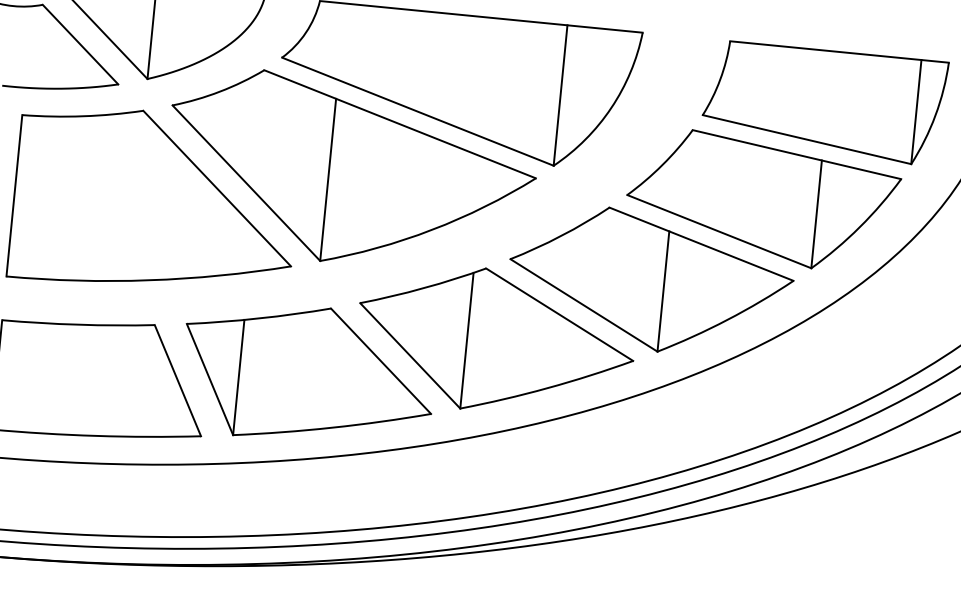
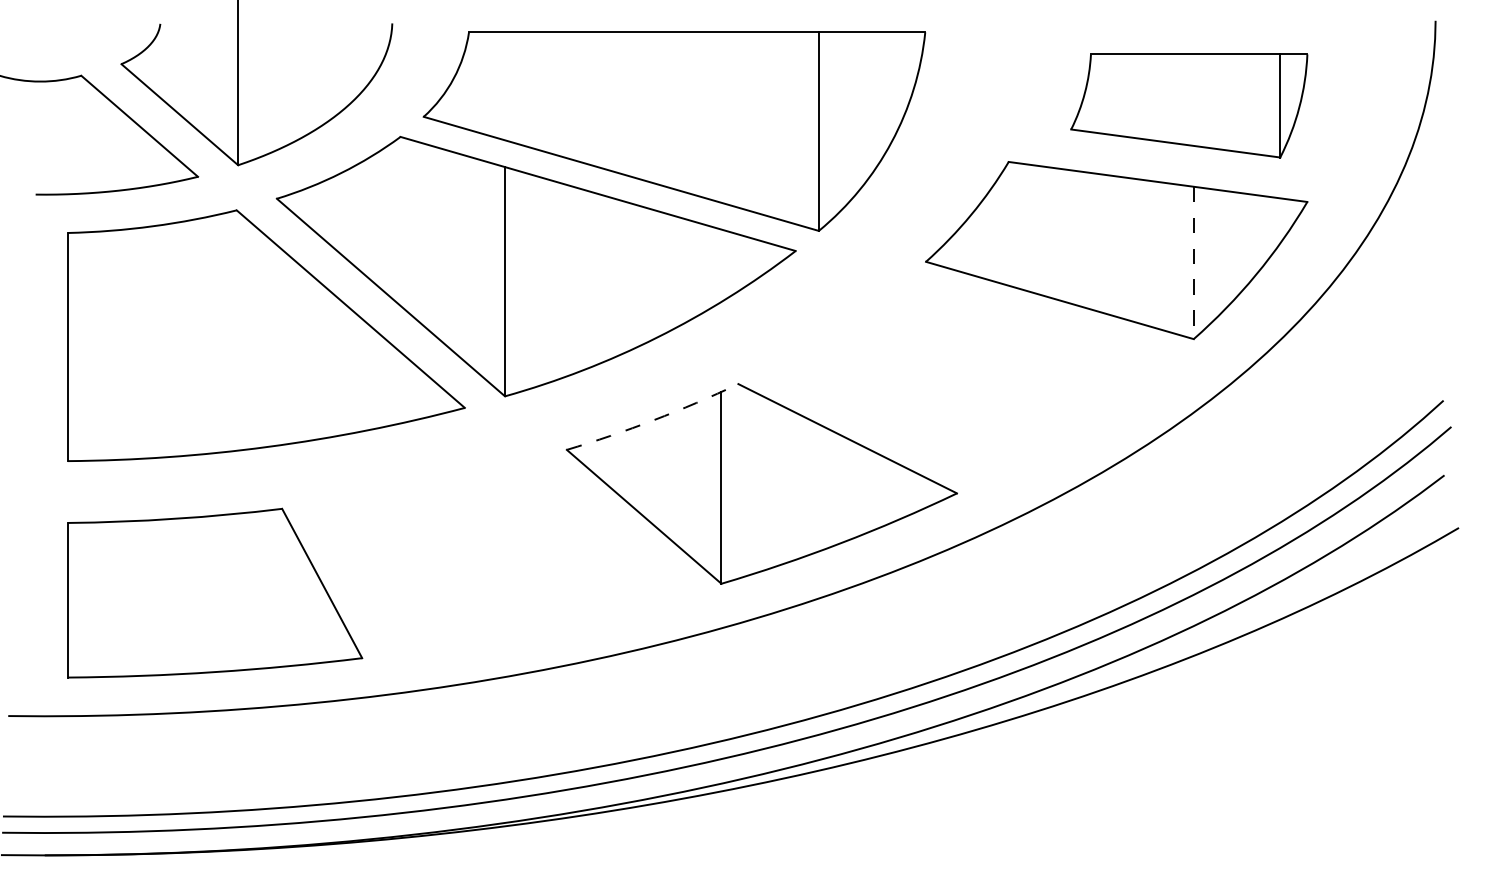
part: (823, 102) -> (1188, 105), size x0.7
line: (816, 214) -> (1193, 263), solid -> dashed
part: (650, 280) -> (970, 378), removed
arc: (423, 288) -> (653, 420), solid -> dashed
part: (308, 374) -> (503, 556), removed

